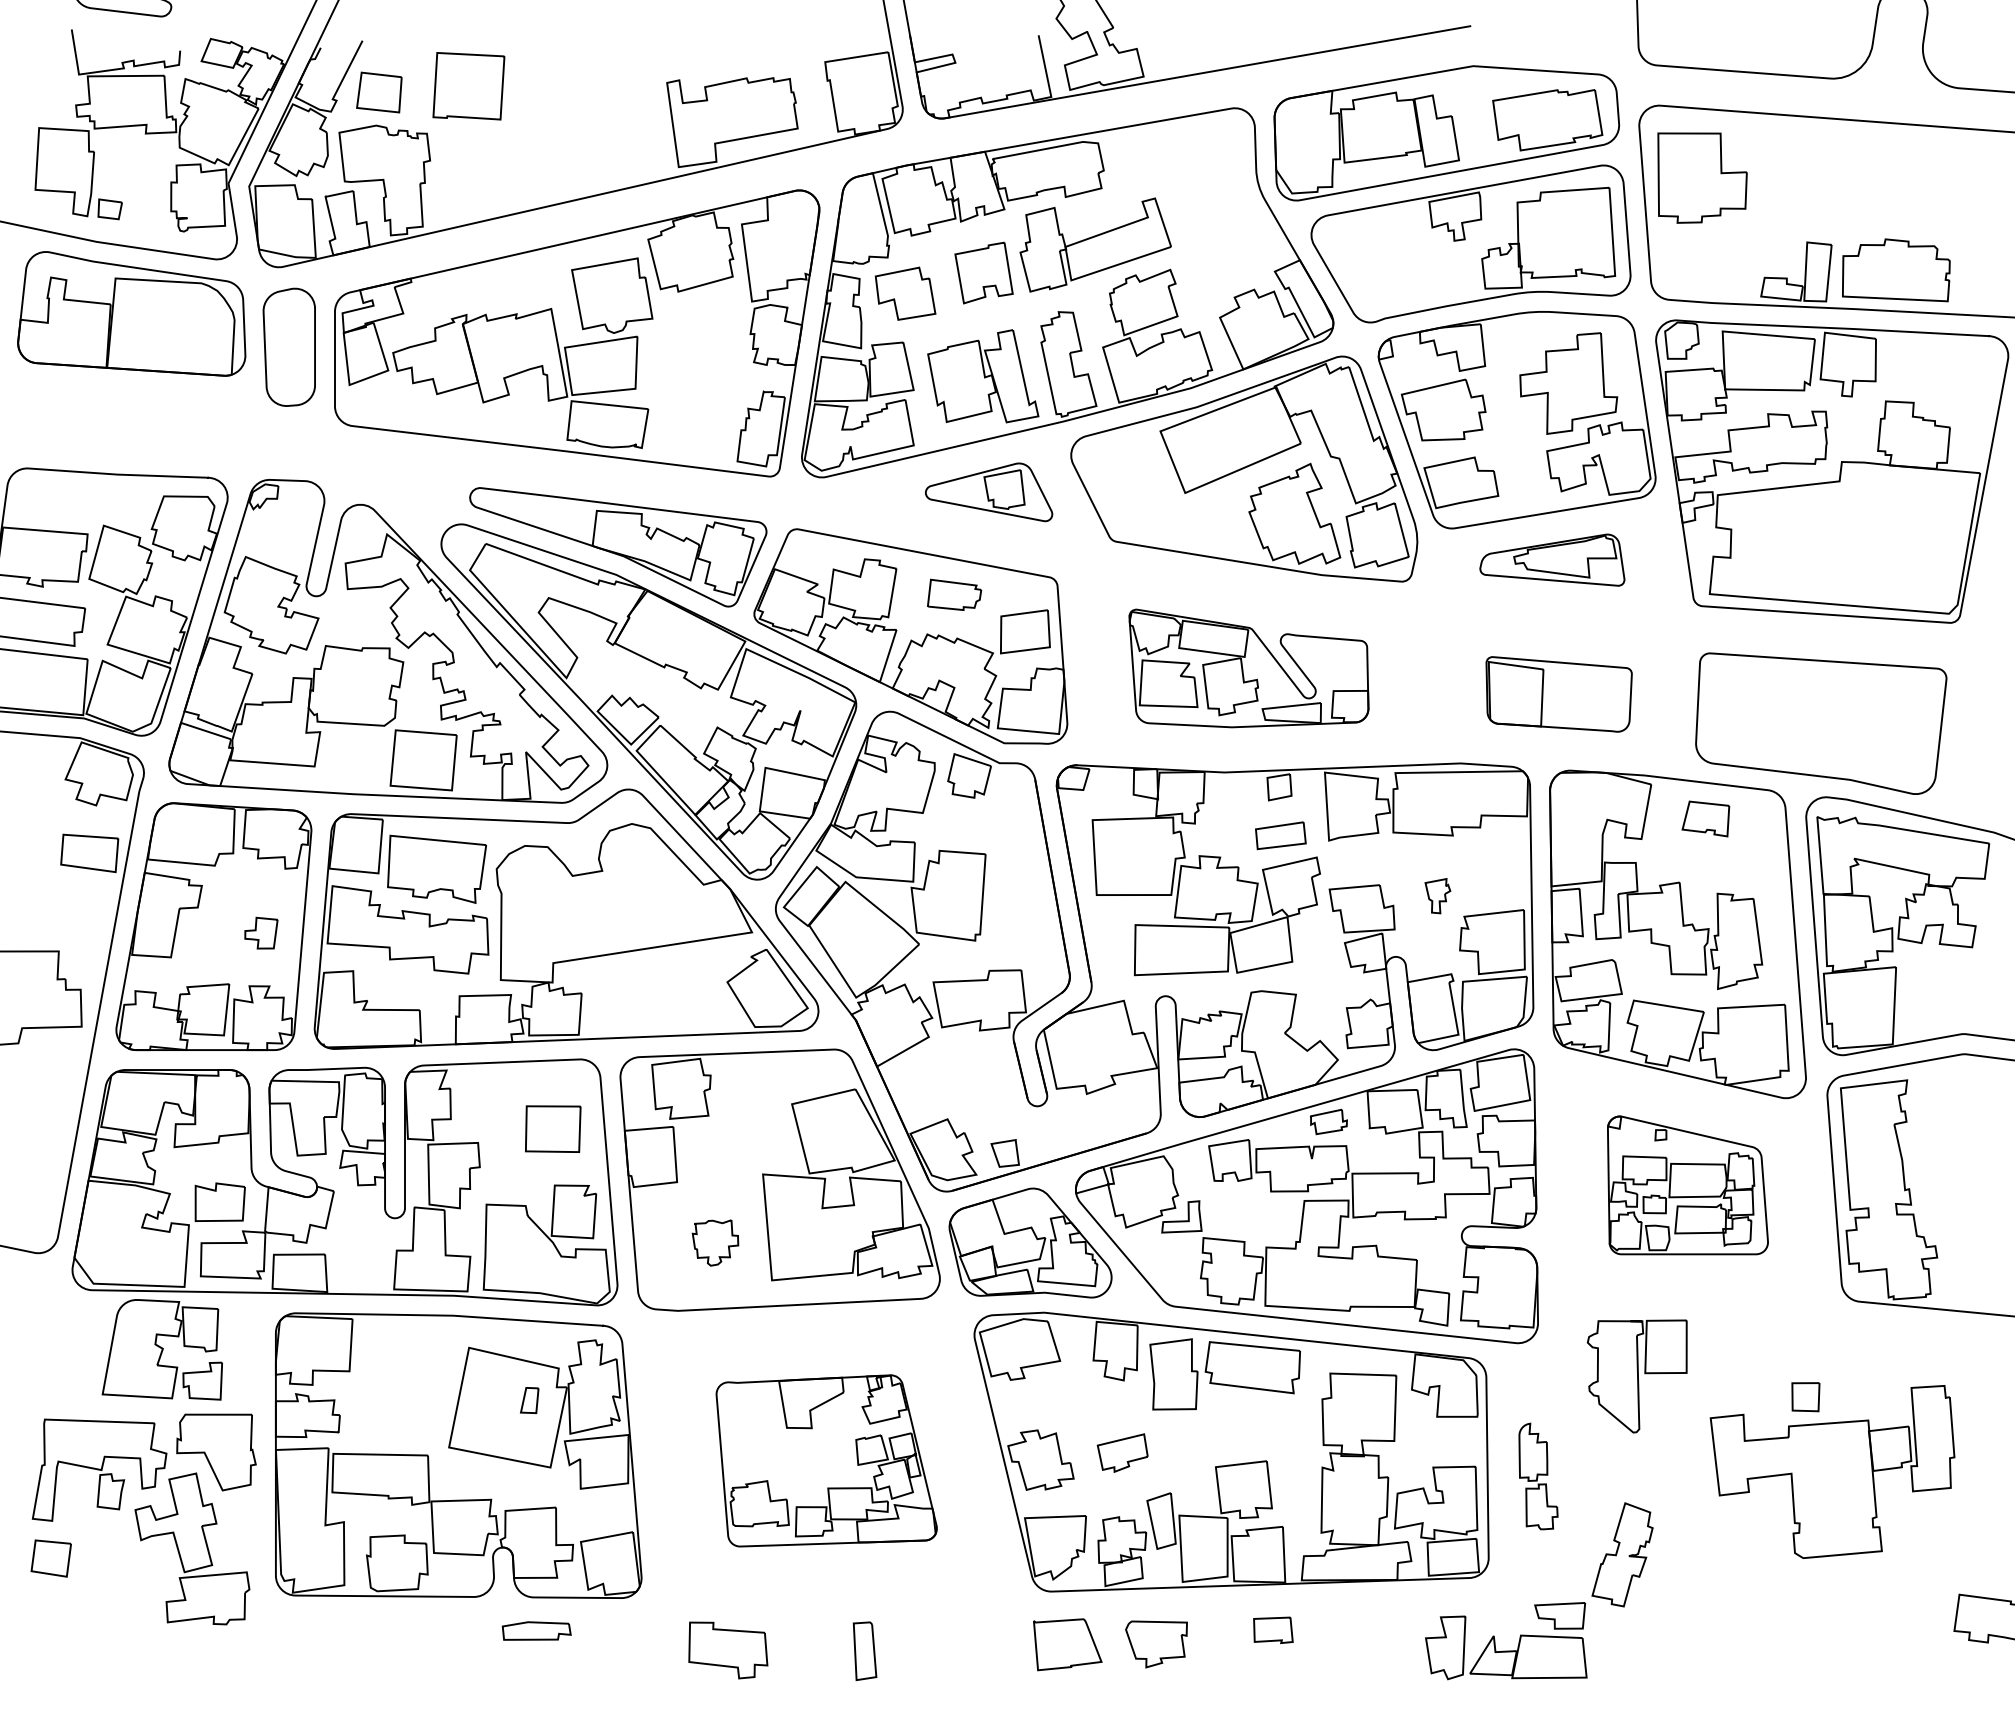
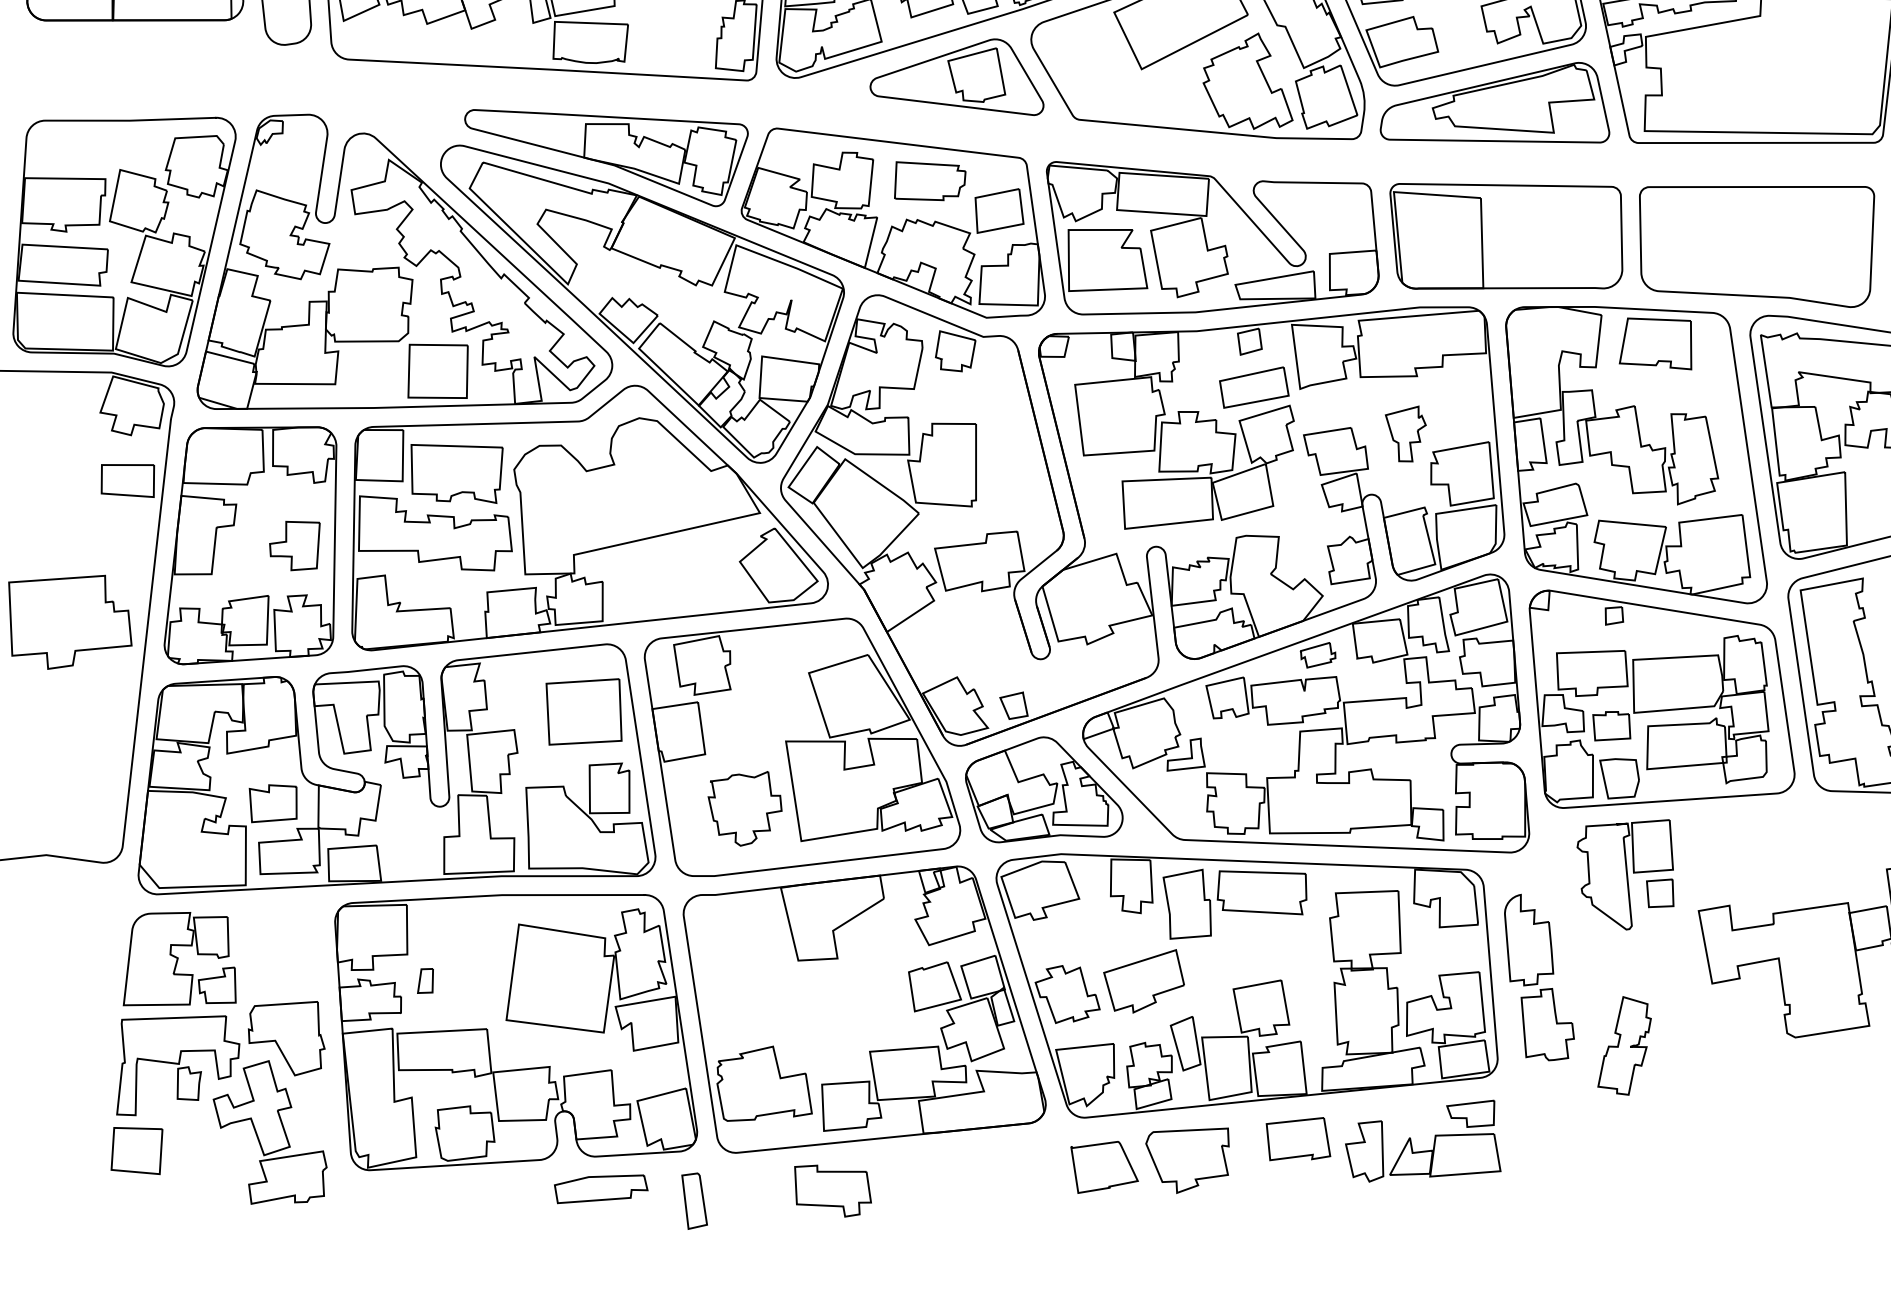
part: (988, 492) -> (955, 81), size x1.43
part: (1552, 559) -> (1493, 108), size x1.67
part: (954, 594) -> (929, 180), size x1.43
part: (1248, 668) -> (1212, 231), size x1.43
part: (1559, 694) -> (1508, 235), size x1.67
part: (1705, 818) -> (1655, 343), size x1.67
part: (1280, 835) -> (1253, 387), size x1.43
part: (1437, 895) -> (1406, 433), size x1.67
part: (261, 932) -> (295, 544), size x1.67
part: (553, 1128) -> (584, 711), size x1.43
part: (1687, 1185) -> (1661, 692), size x1.67
part: (715, 1242) -> (745, 808), size x1.67
part: (161, 1349) -> (176, 958), moved
part: (1805, 1397) -> (1660, 893), moved
part: (529, 1400) -> (425, 981), moved
part: (1122, 1452) -> (1144, 981), size x1.67
part: (826, 1460) -> (864, 1008), size x1.67
part: (1538, 1476) -> (1539, 977), size x1.67
part: (51, 1558) -> (137, 1150), size x1.43
part: (536, 1630) -> (601, 1187), size x1.43
part: (1273, 1630) -> (1298, 1140), size x1.67
part: (1156, 1644) -> (1188, 1160), size x1.43
part: (728, 1650) -> (833, 1190), moved
part: (1506, 1650) -> (1422, 1150), moved
part: (864, 1651) -> (694, 1201), moved

